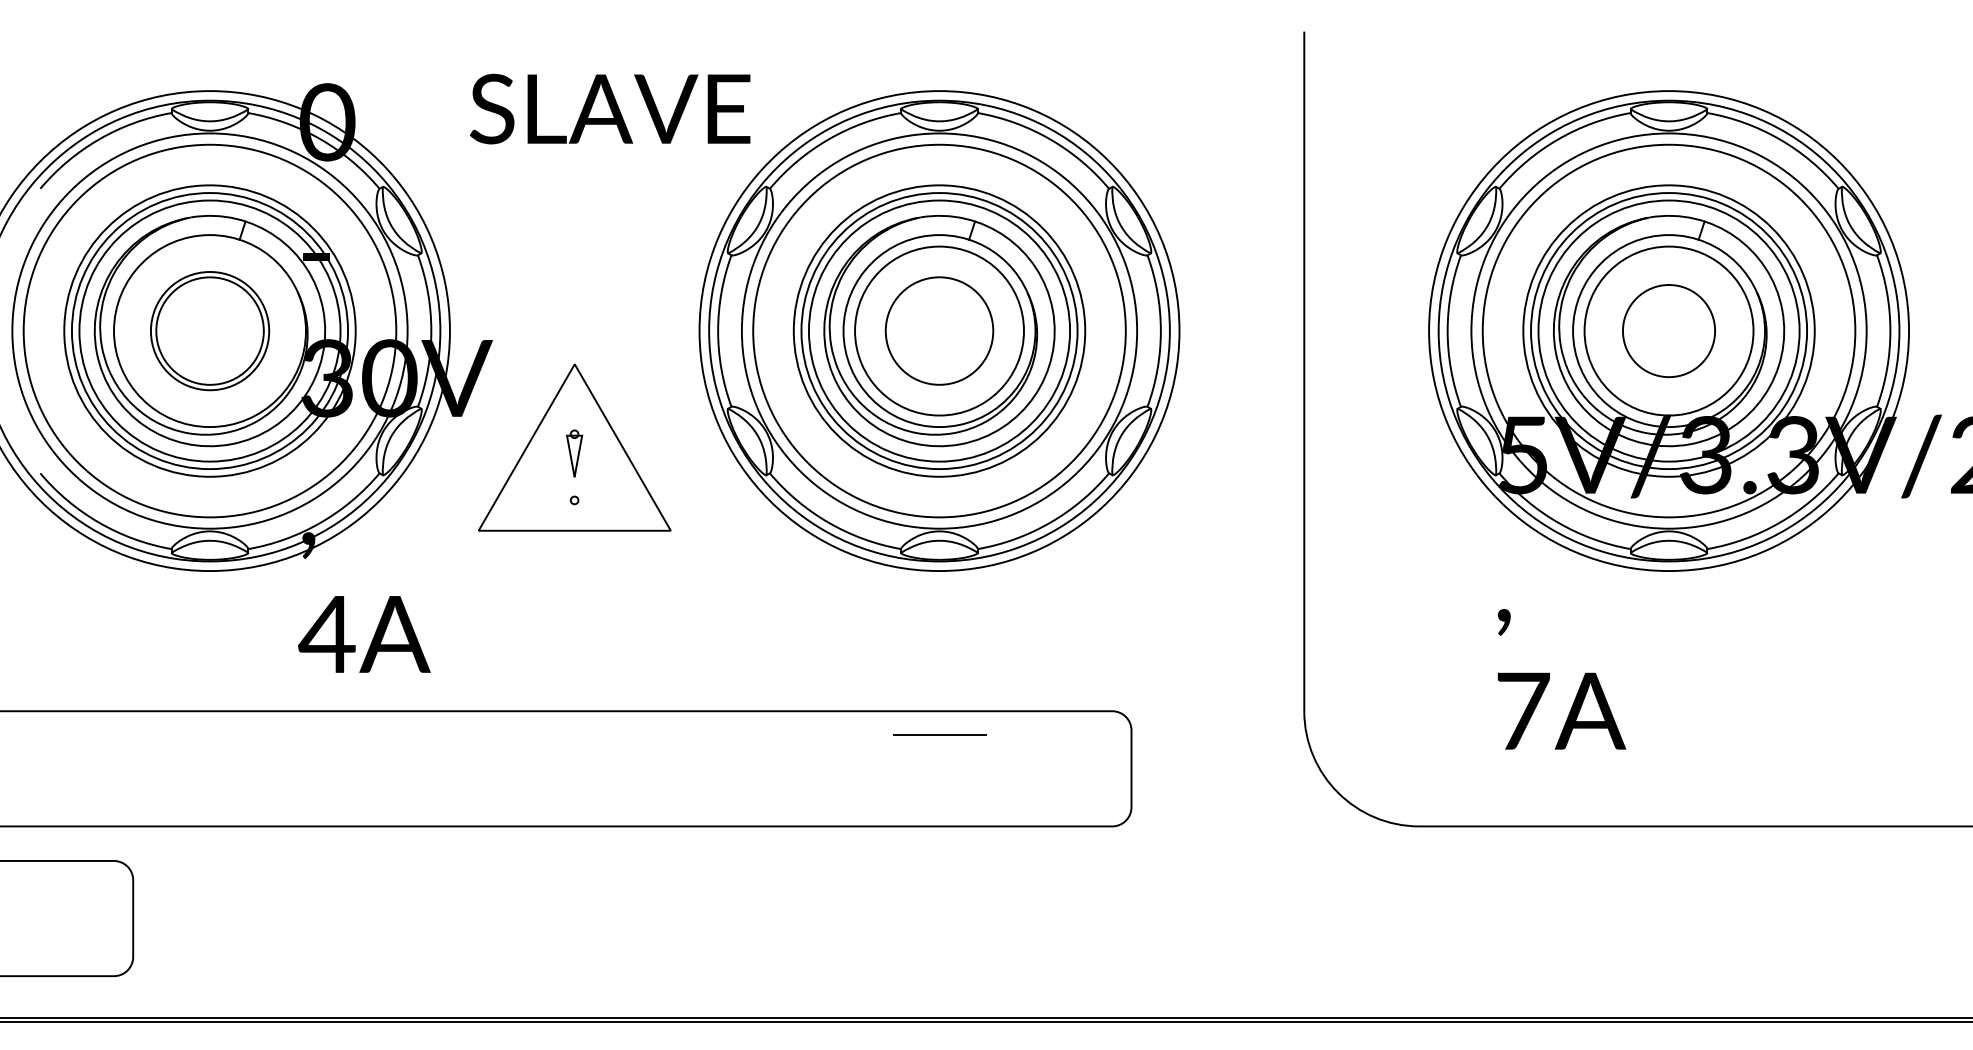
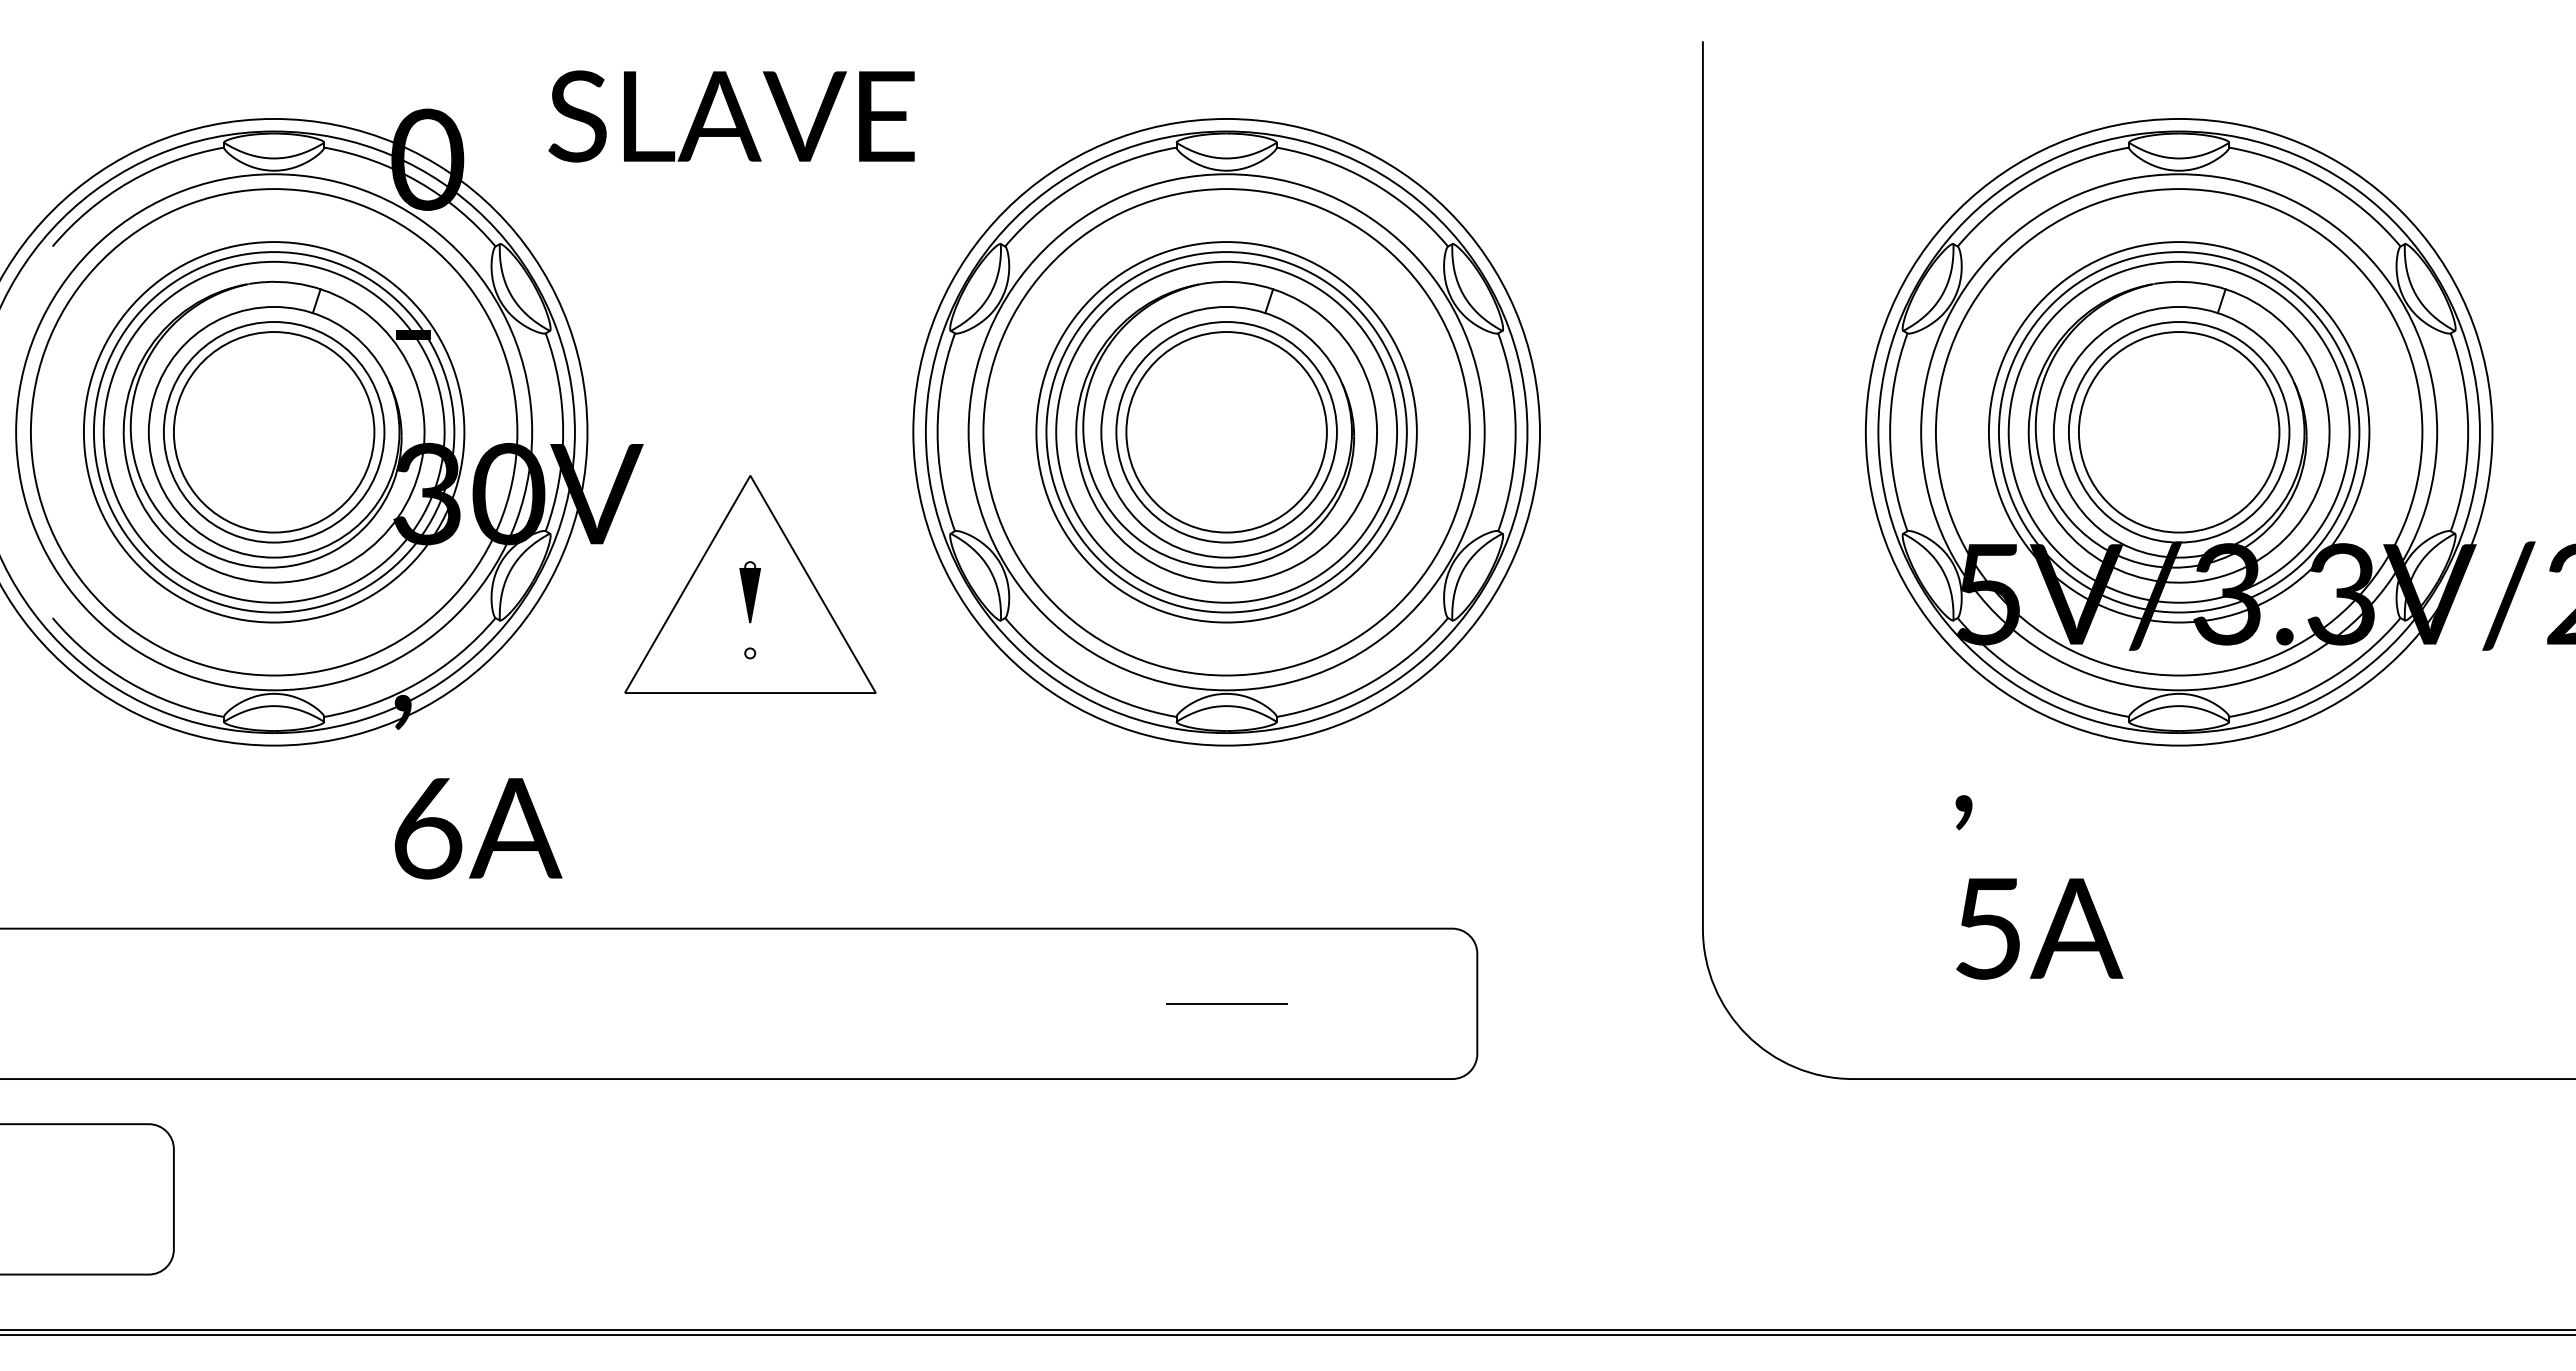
text: (610, 109) -> (731, 116), moved
part: (210, 331) -> (274, 432), size x1.43
circle: (939, 331) -> (1226, 432), size x1.43
circle: (1668, 331) -> (2178, 432), size x1.67
fill: (574, 456) -> (750, 595), added
text: (326, 634) -> (426, 828), 4A -> 6A
text: (1523, 711) -> (1989, 928), 7A -> 5A
line: (940, 734) -> (1226, 1003), moved

